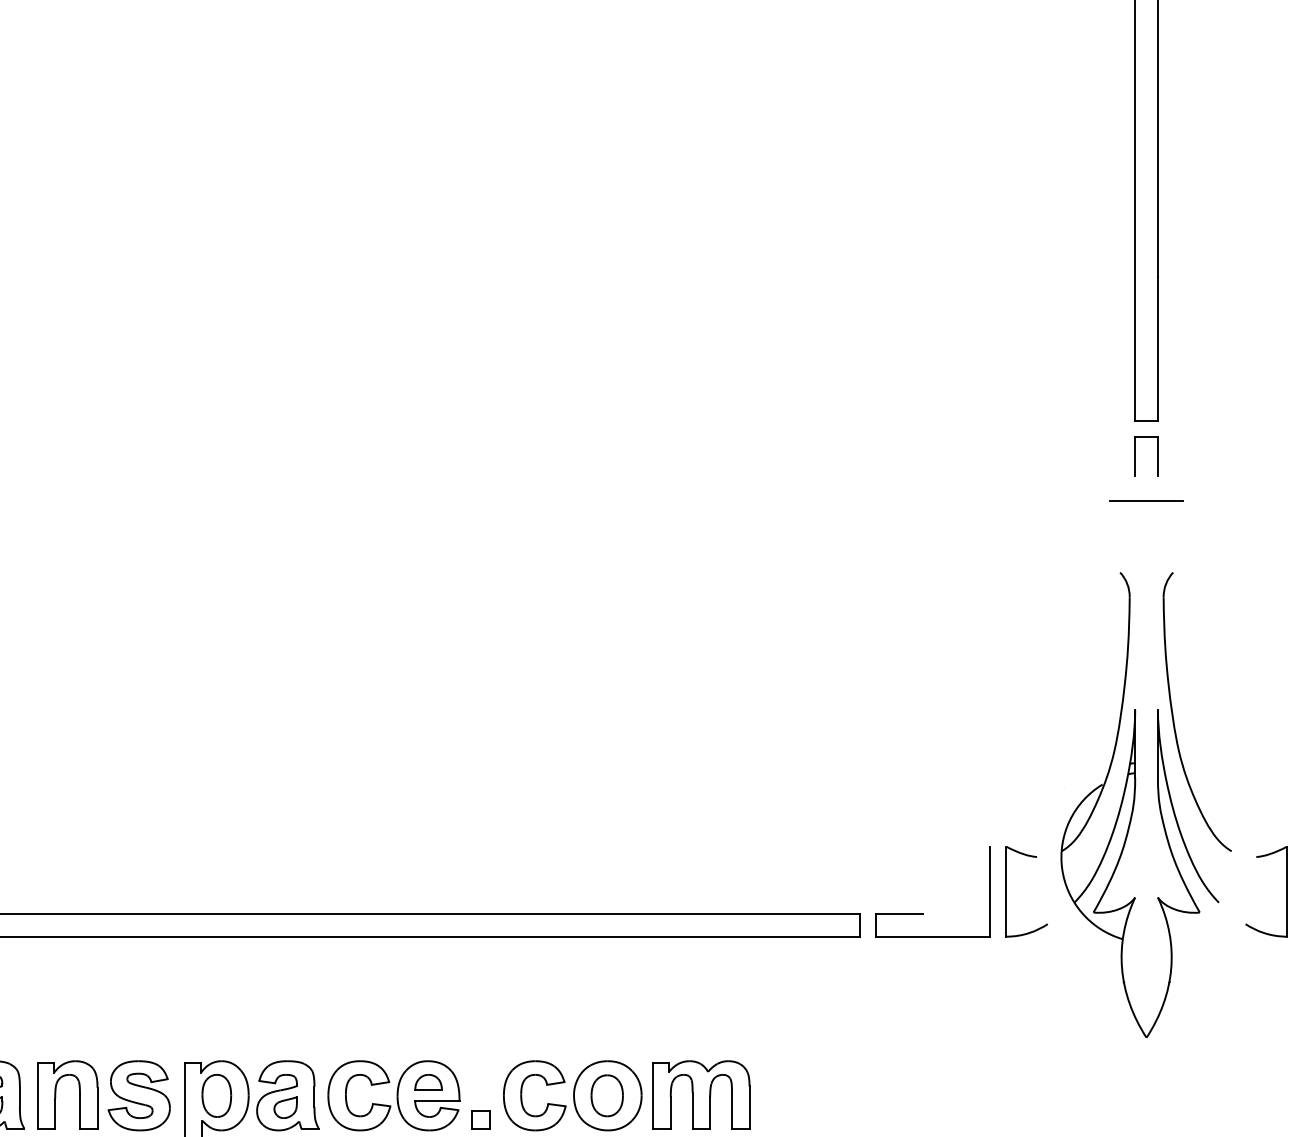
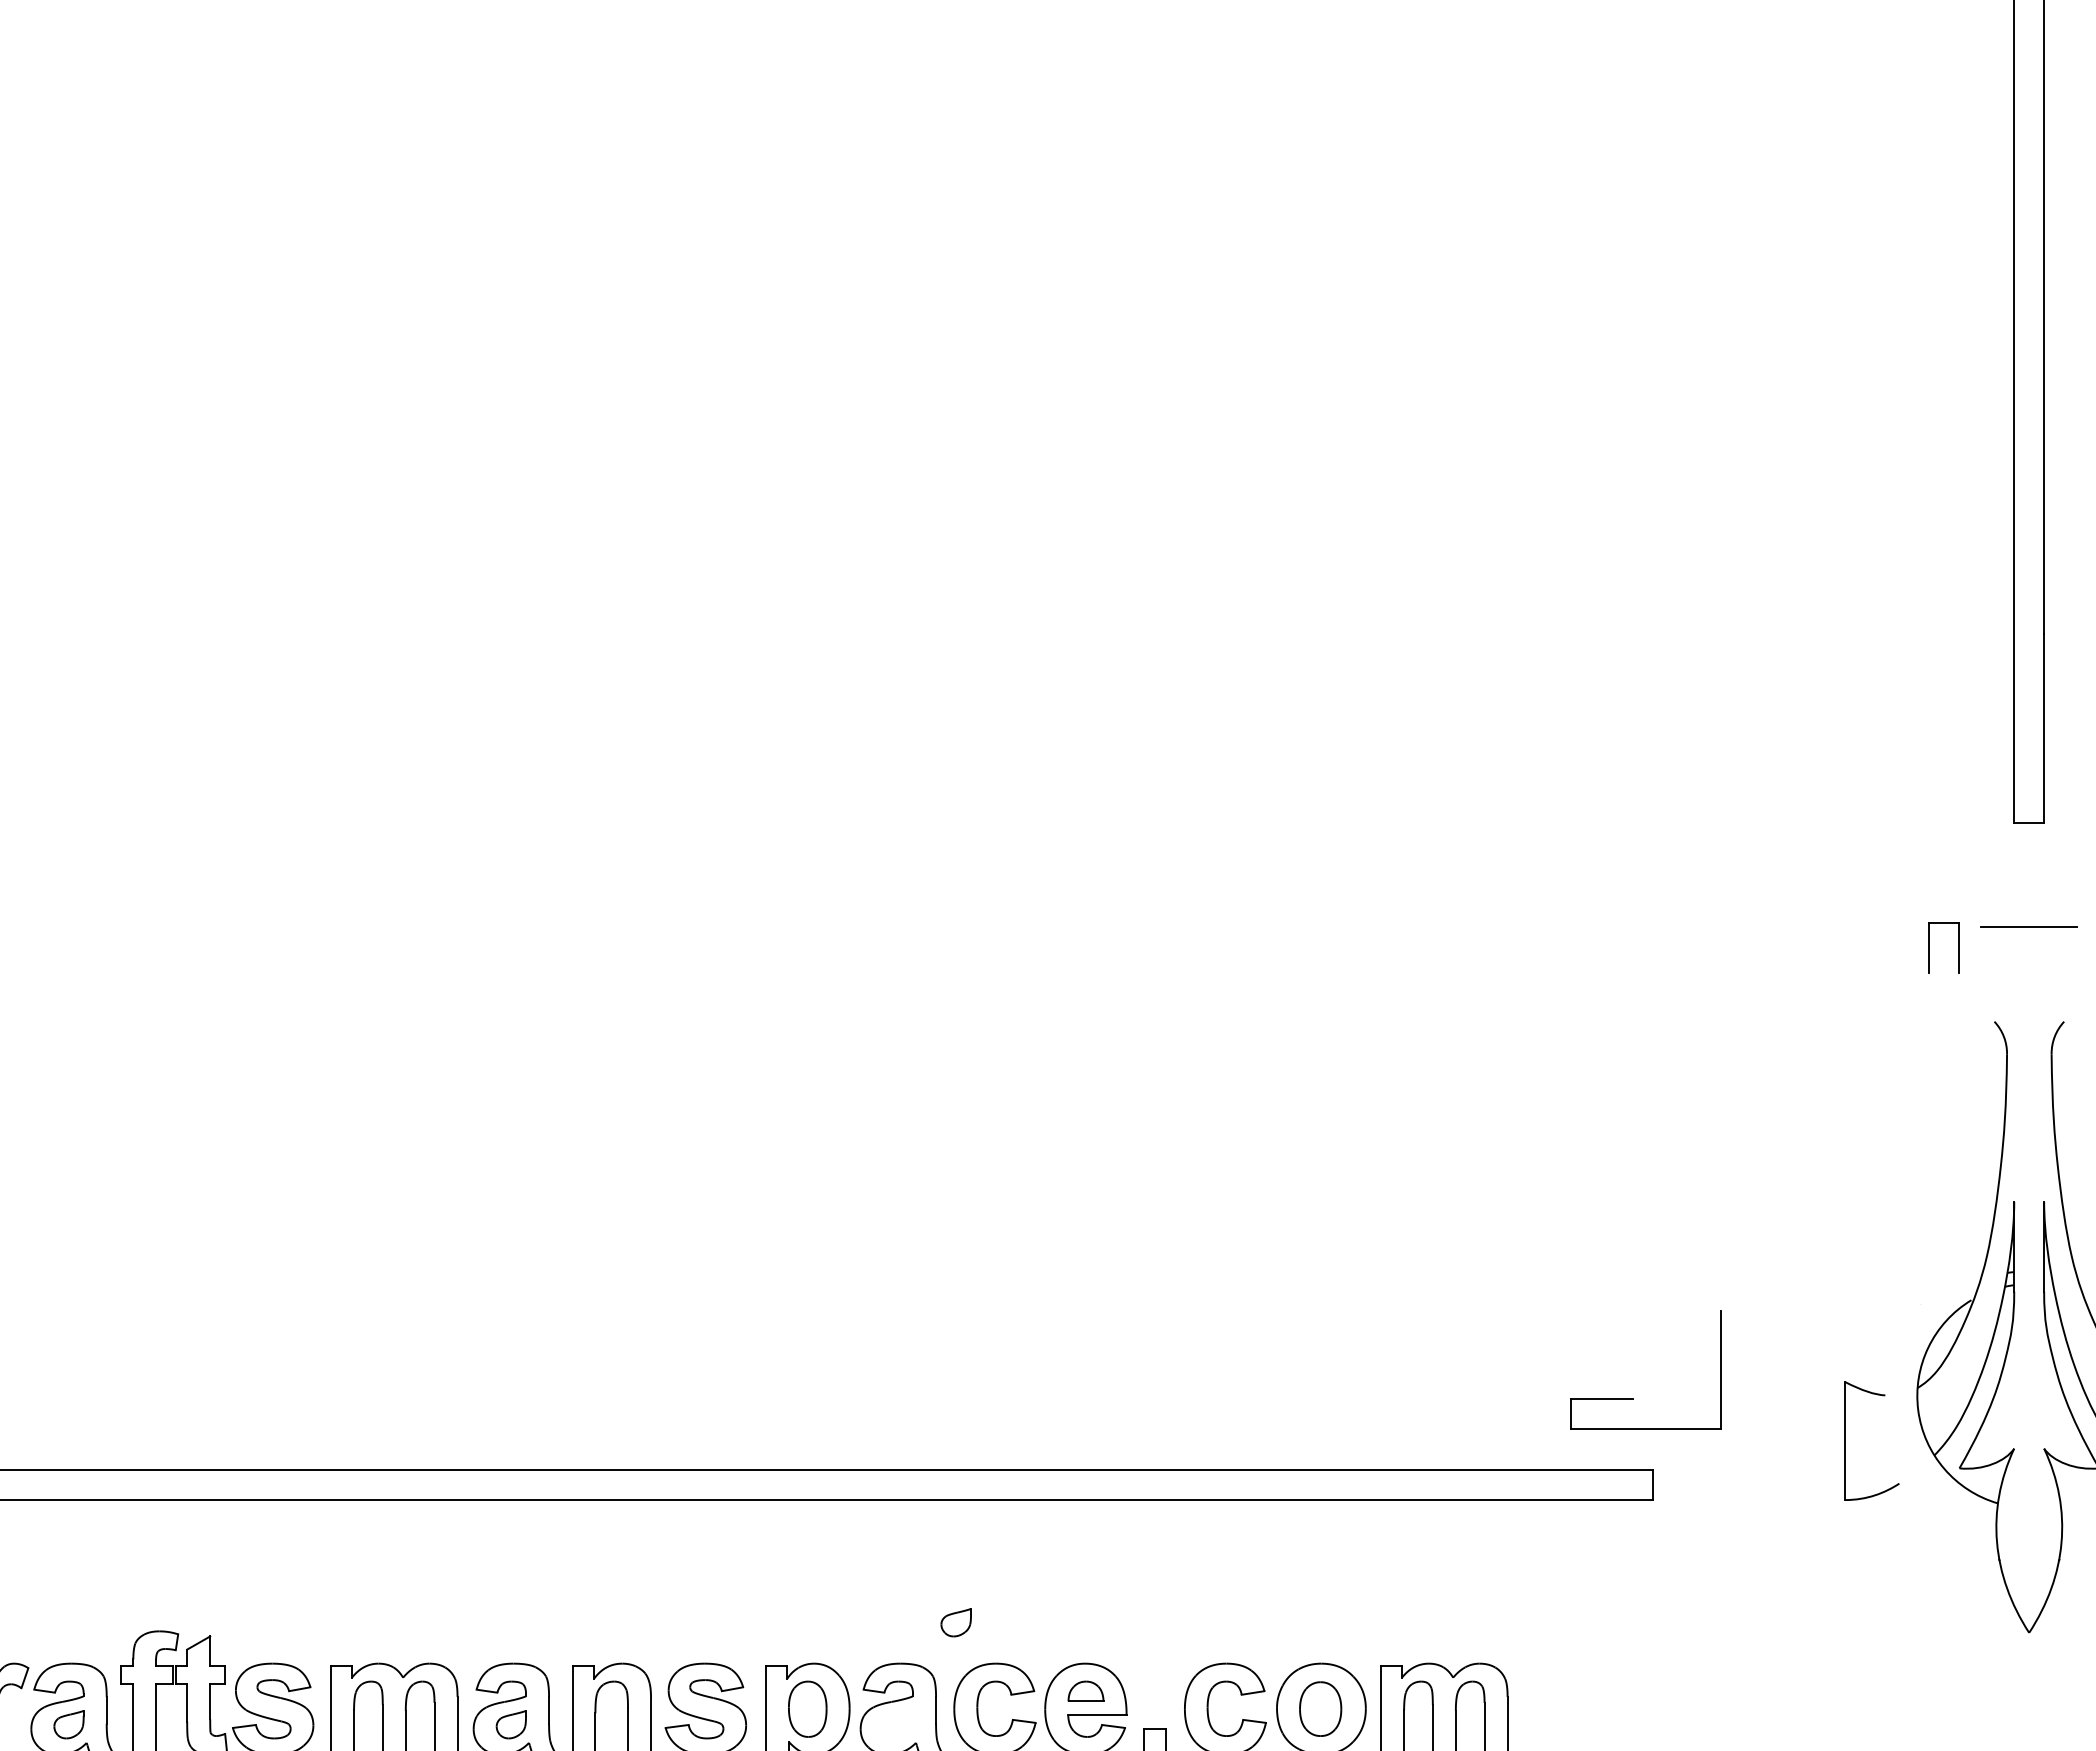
part: (1135, 455) -> (1929, 947), moved
part: (923, 913) -> (1633, 1398), moved
part: (285, 1107) -> (955, 1622), moved

